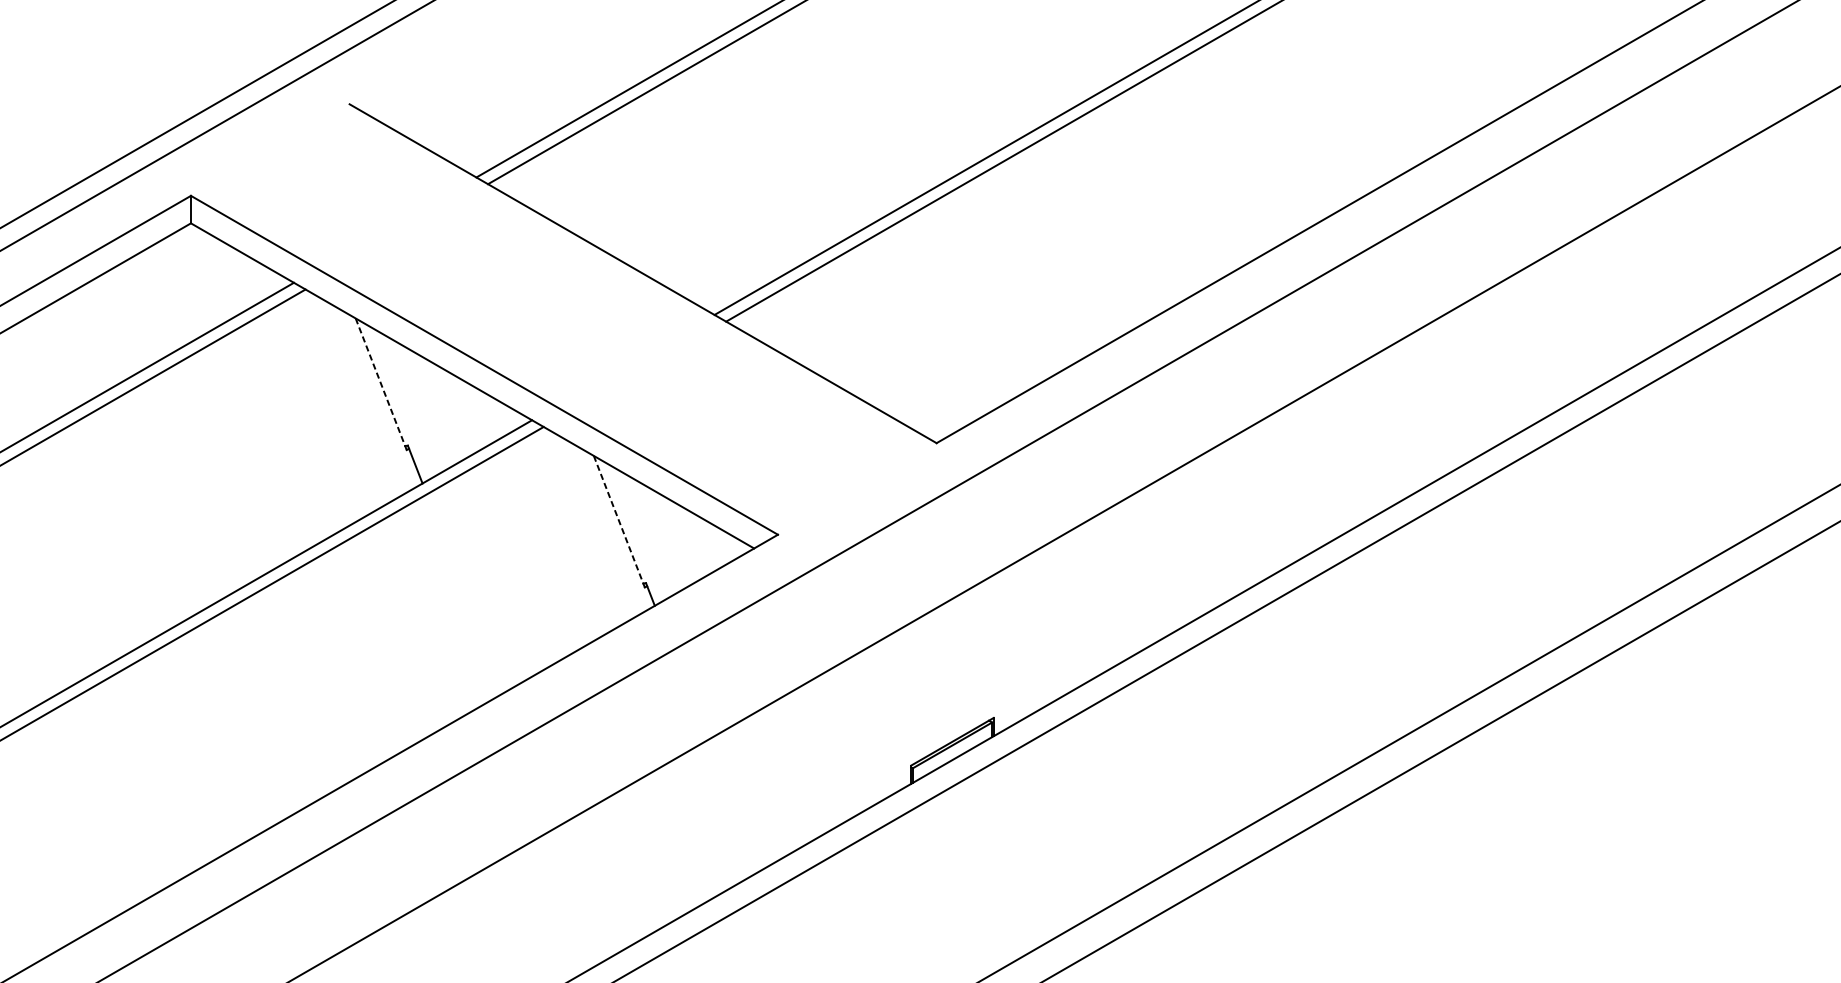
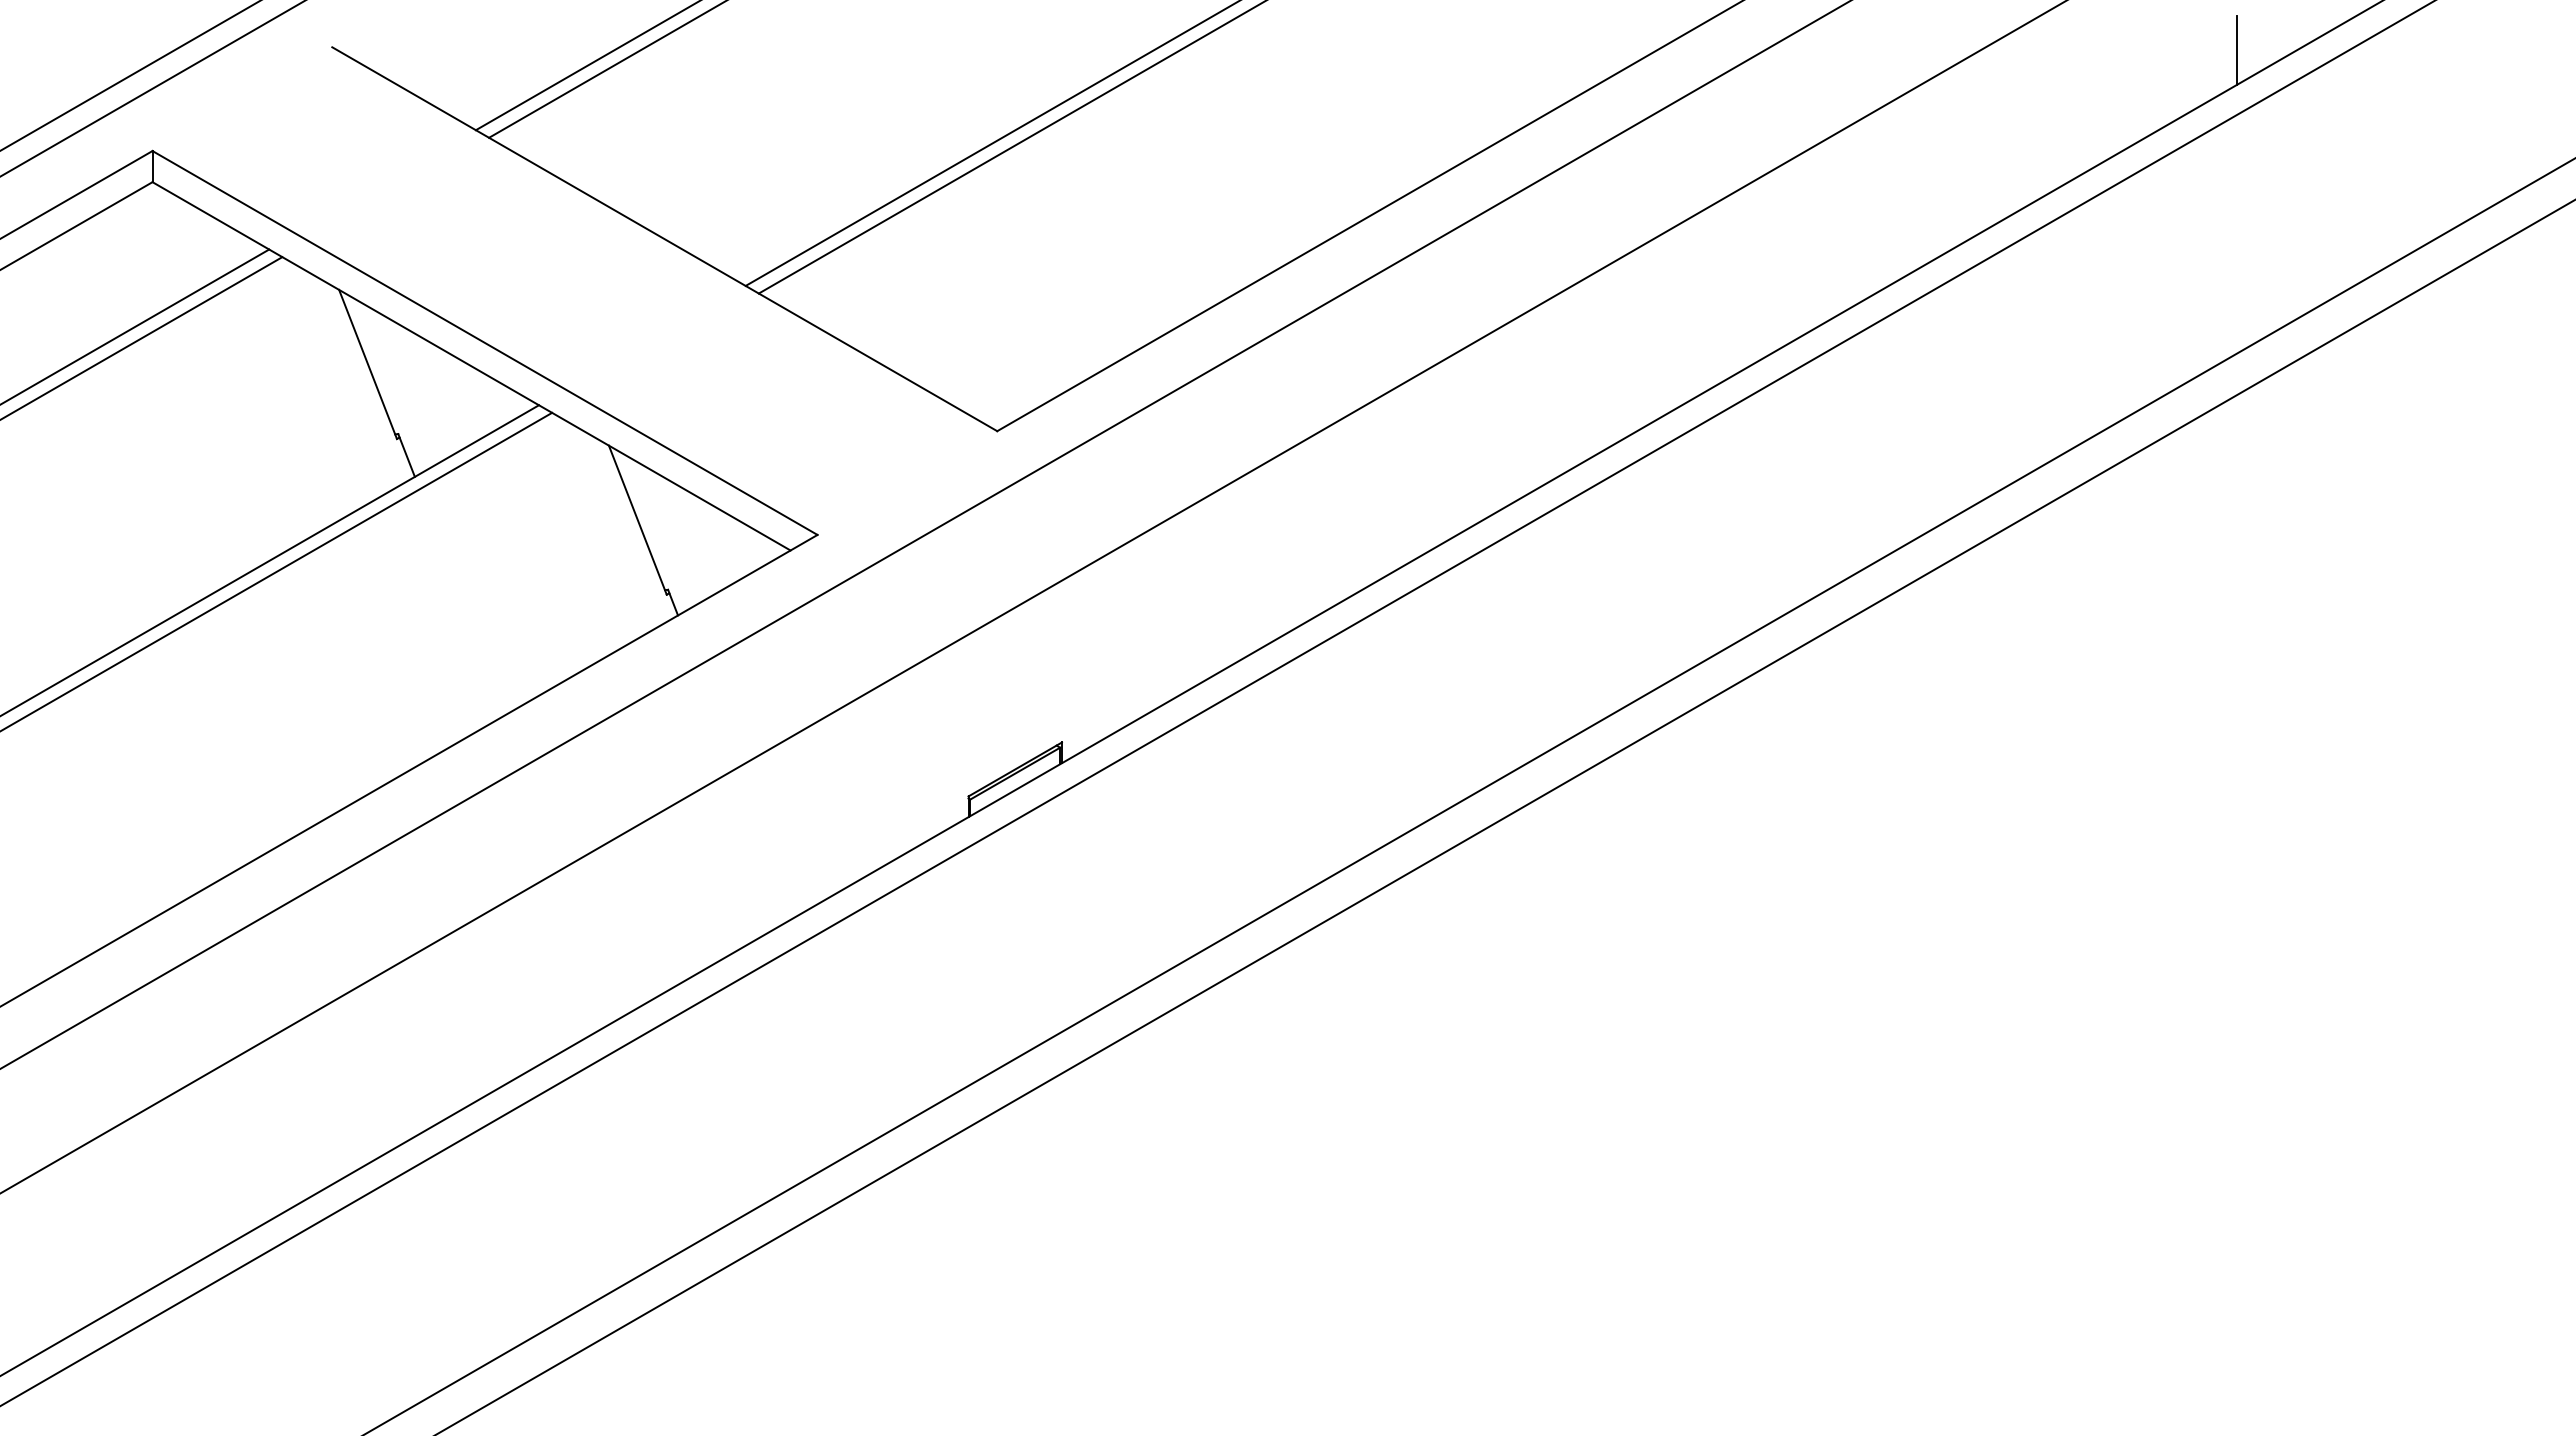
line: (381, 384) -> (368, 364), dashed -> solid
line: (619, 521) -> (637, 520), dashed -> solid

